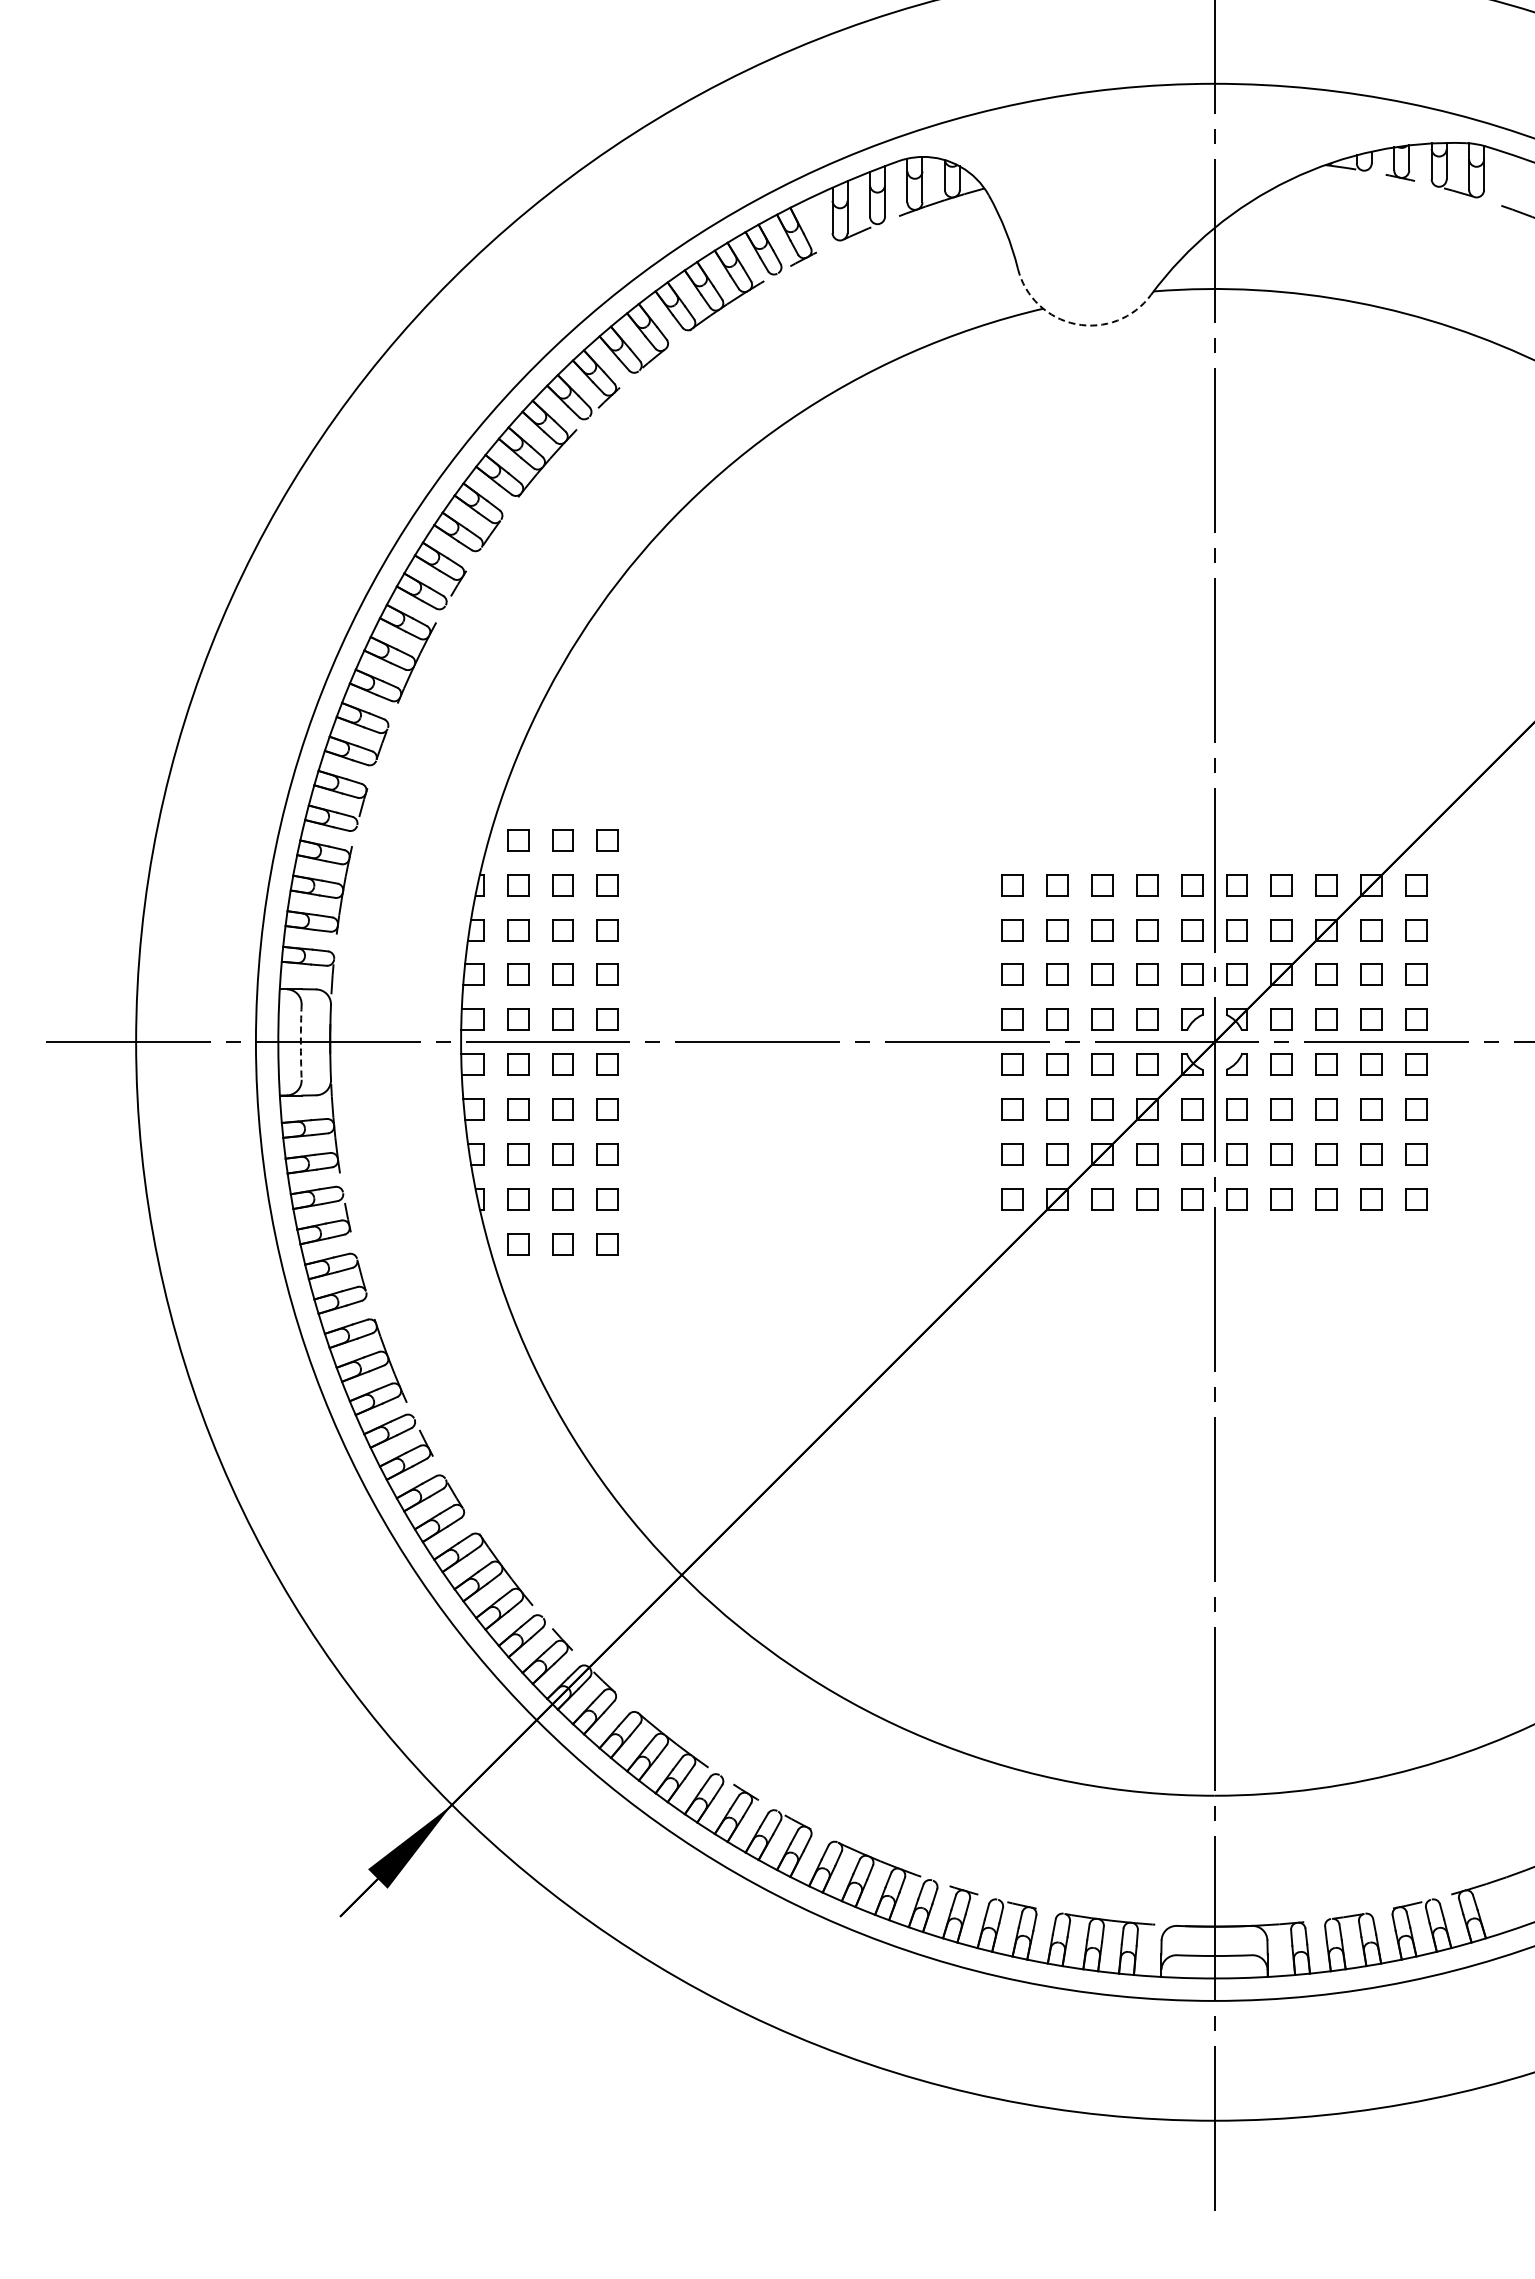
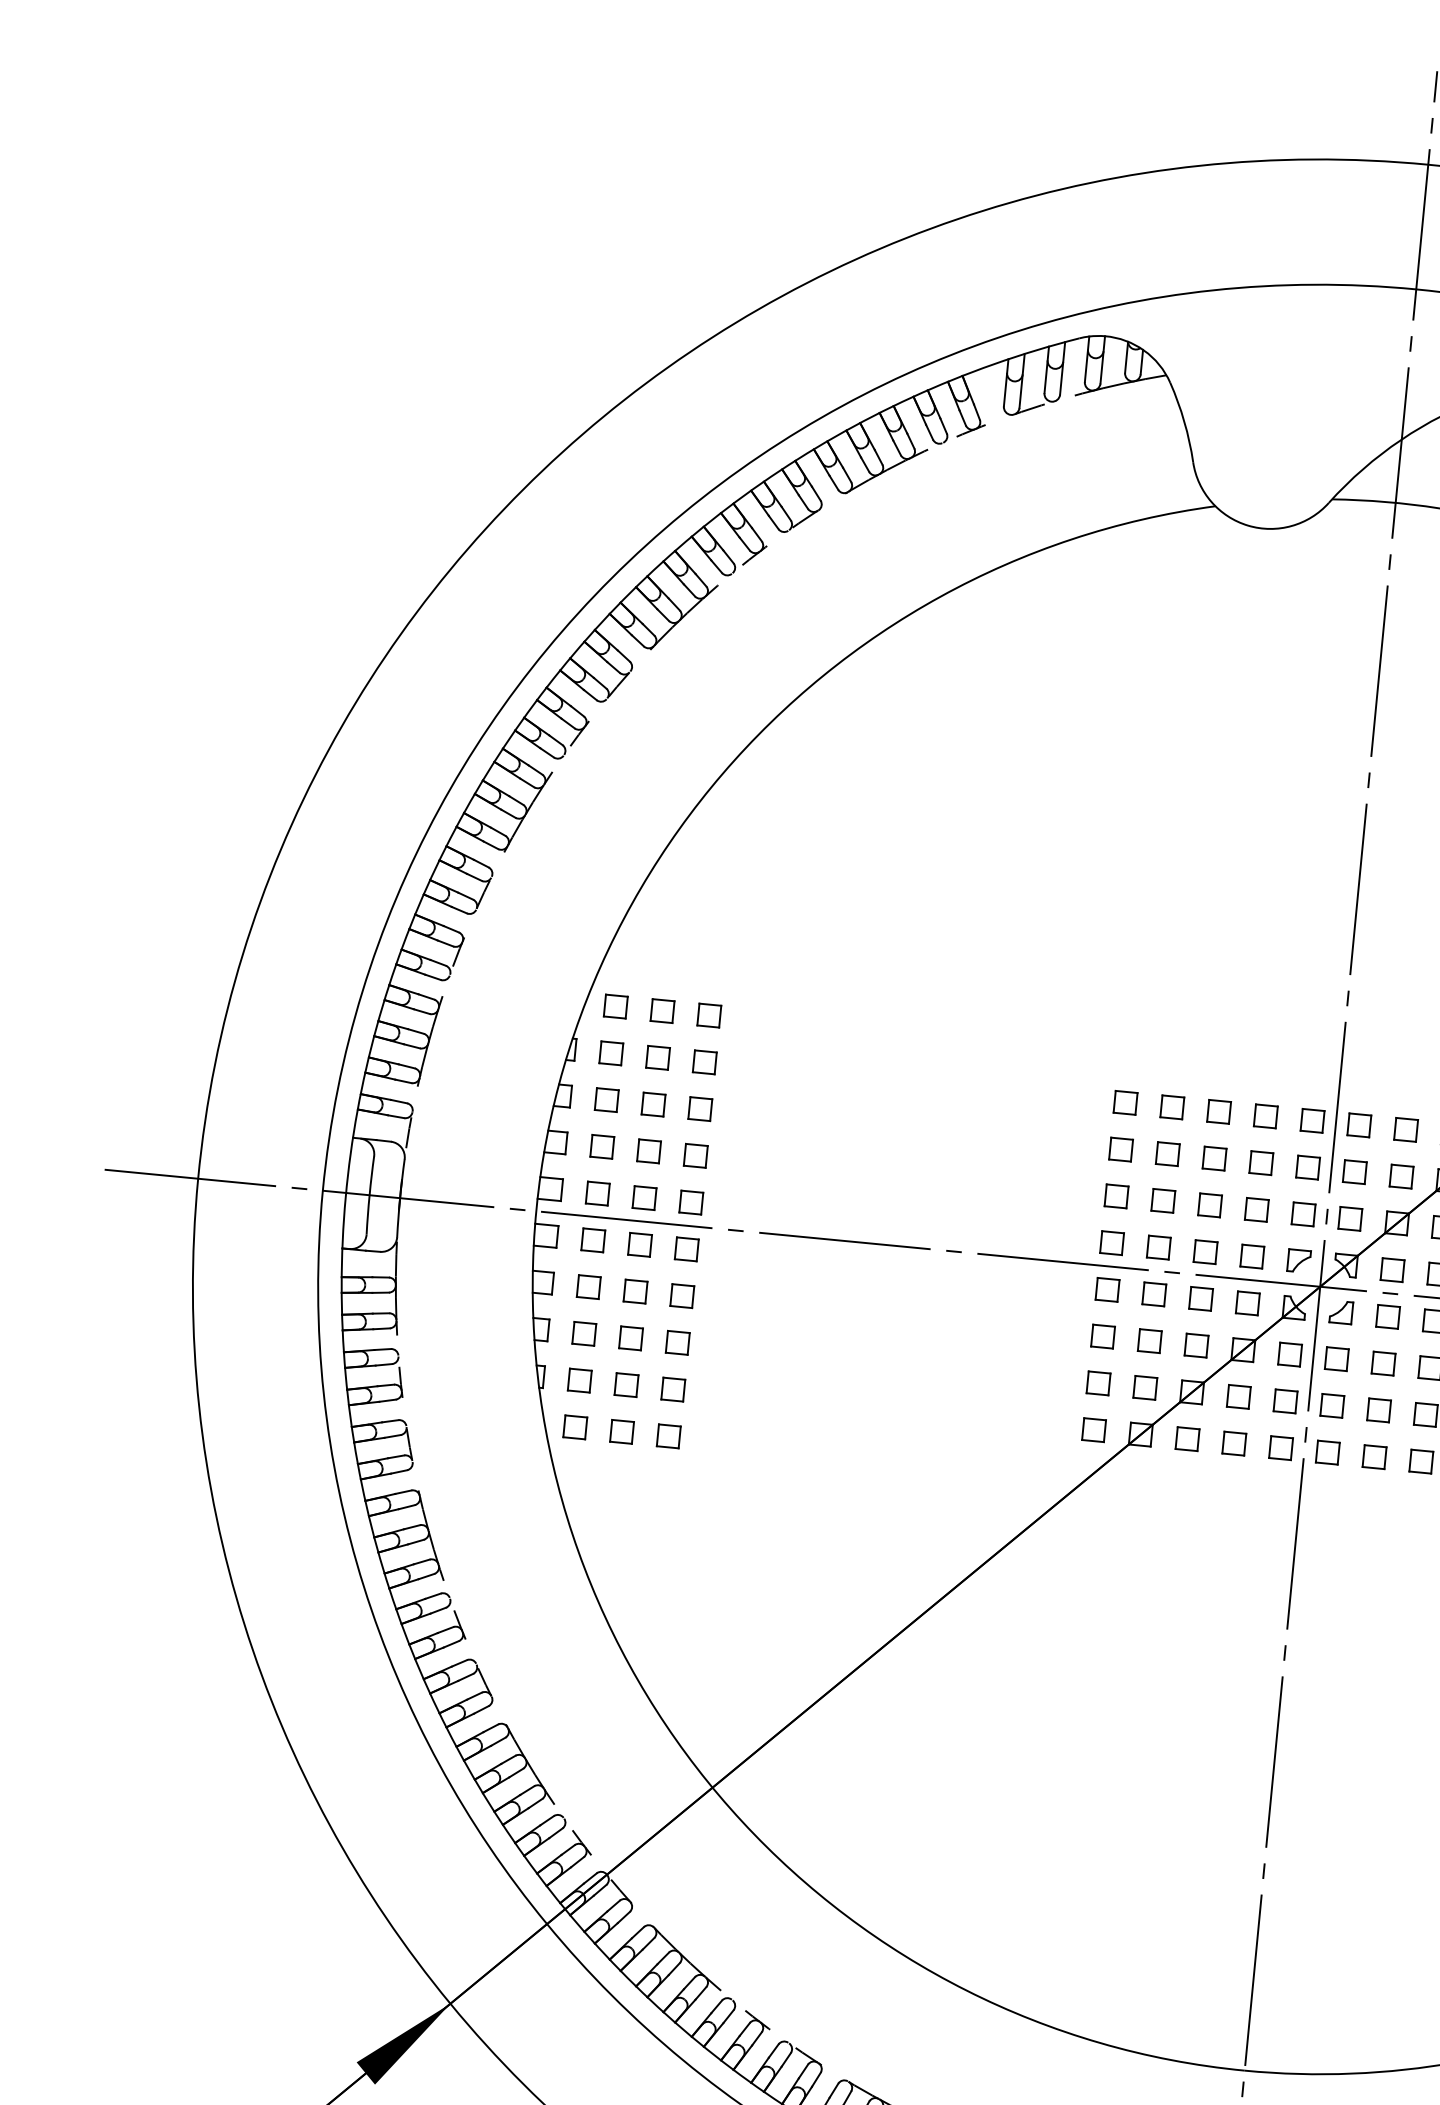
arc: (1076, 324) -> (1248, 526), dashed -> solid
arc: (300, 1042) -> (369, 1195), dashed -> solid

